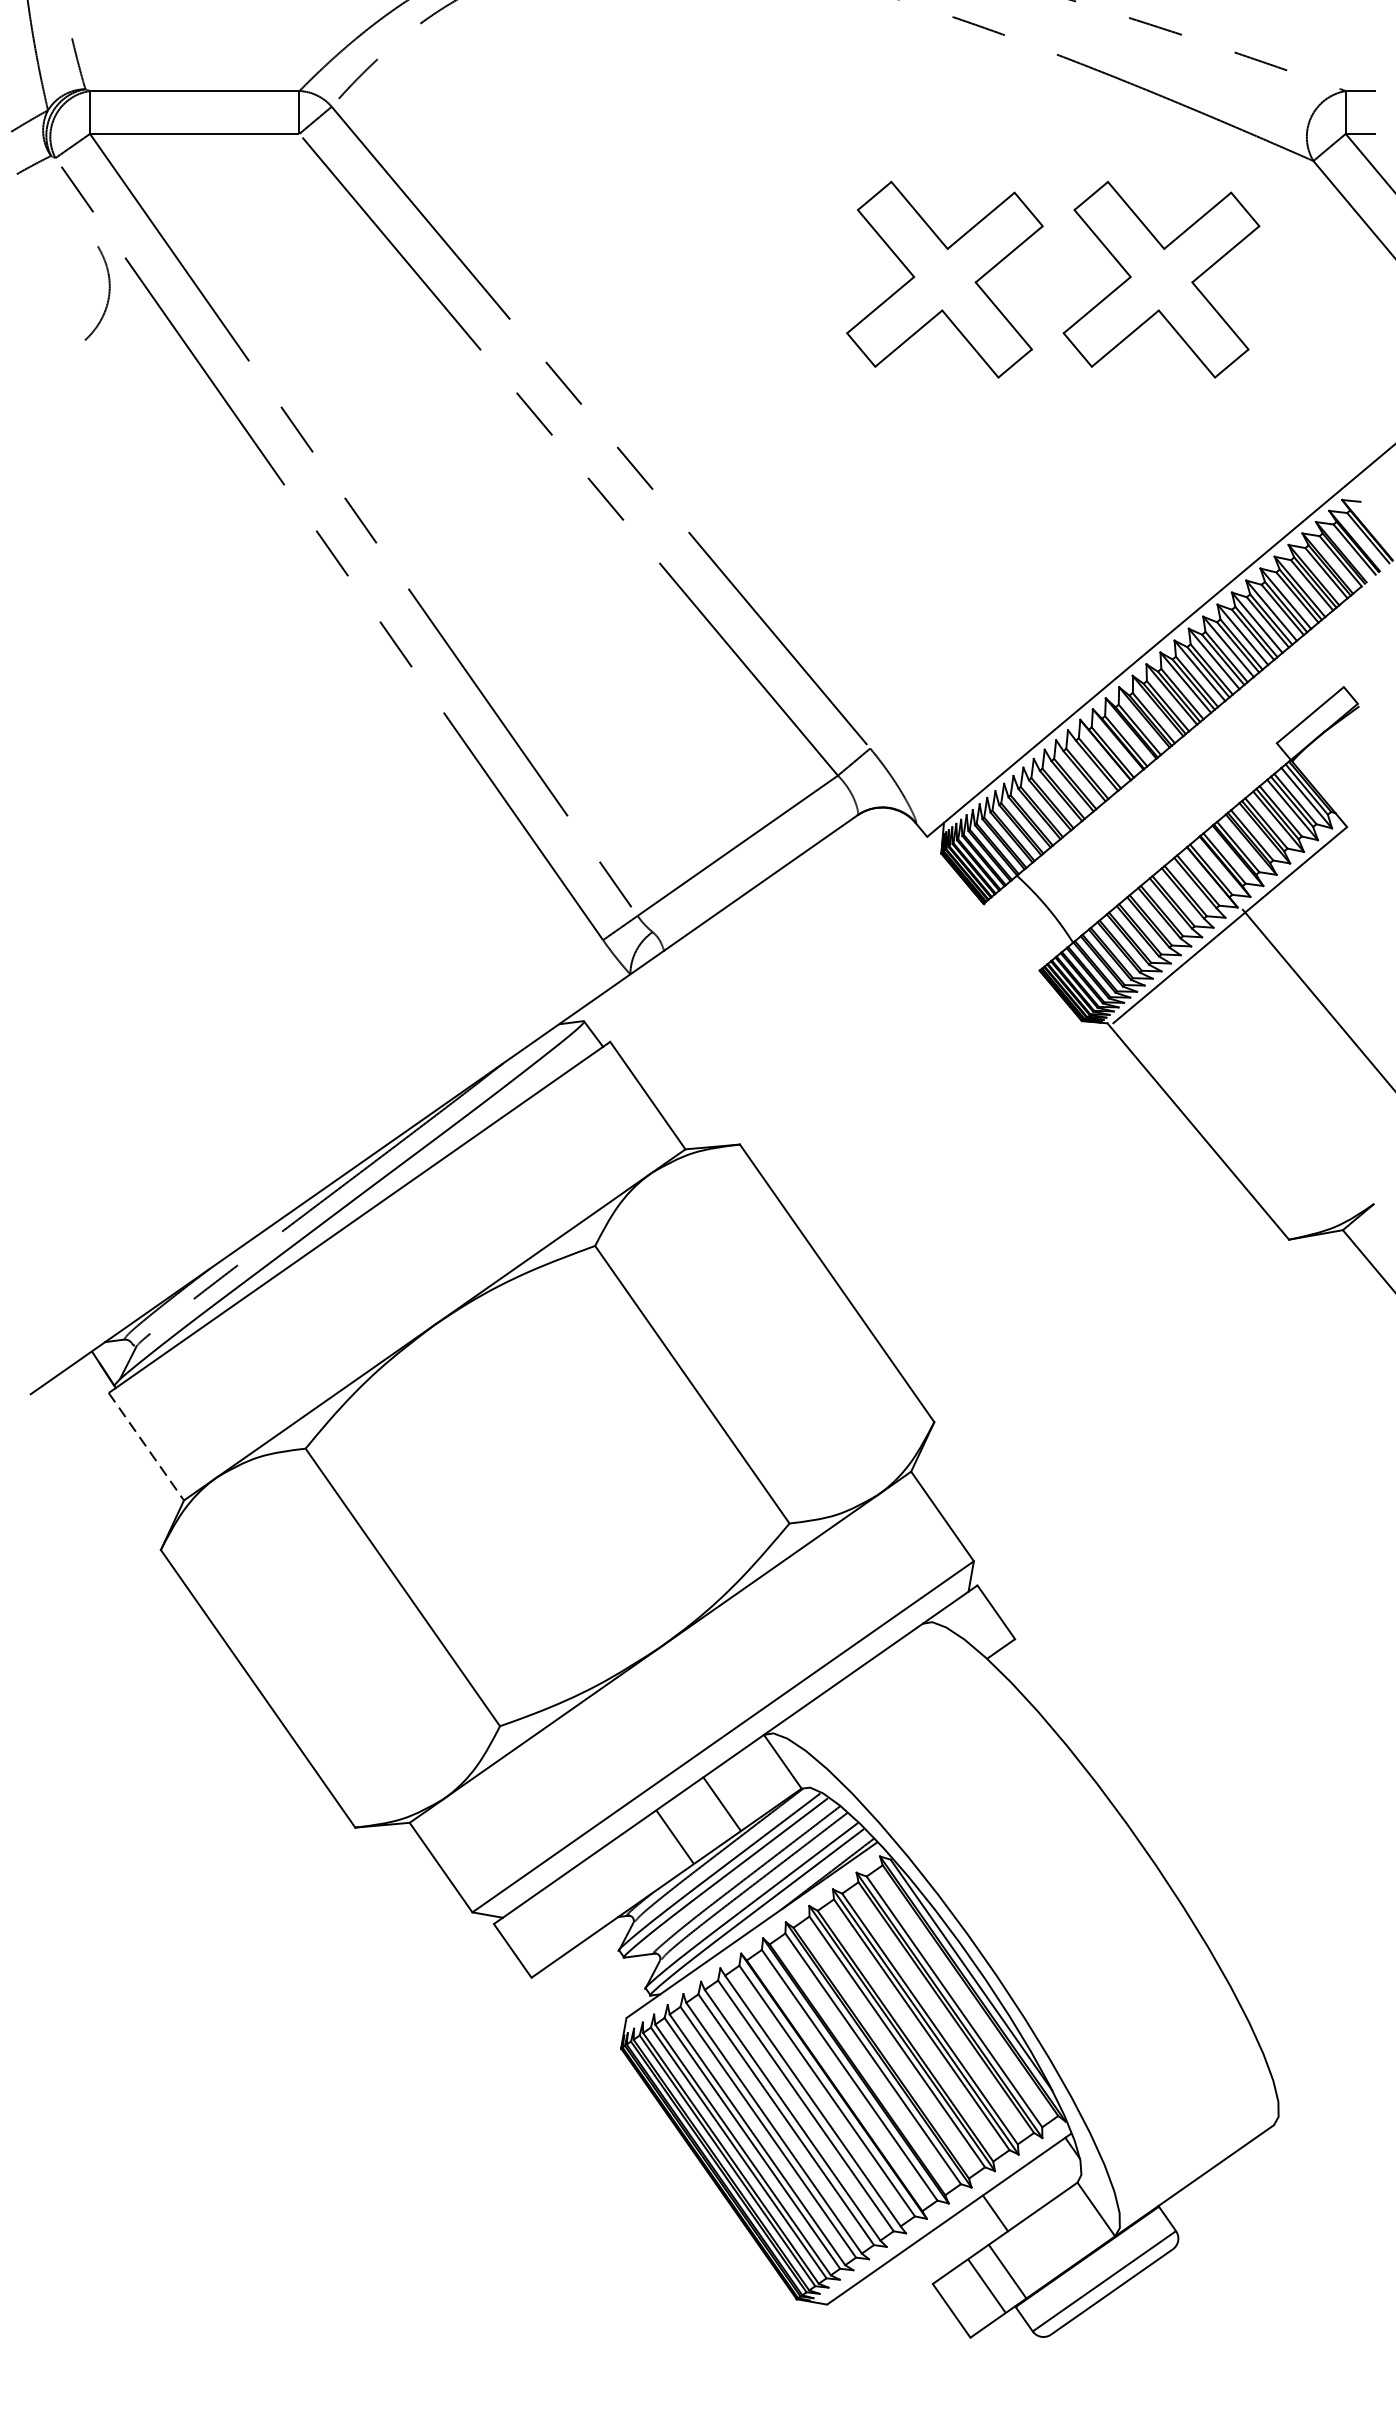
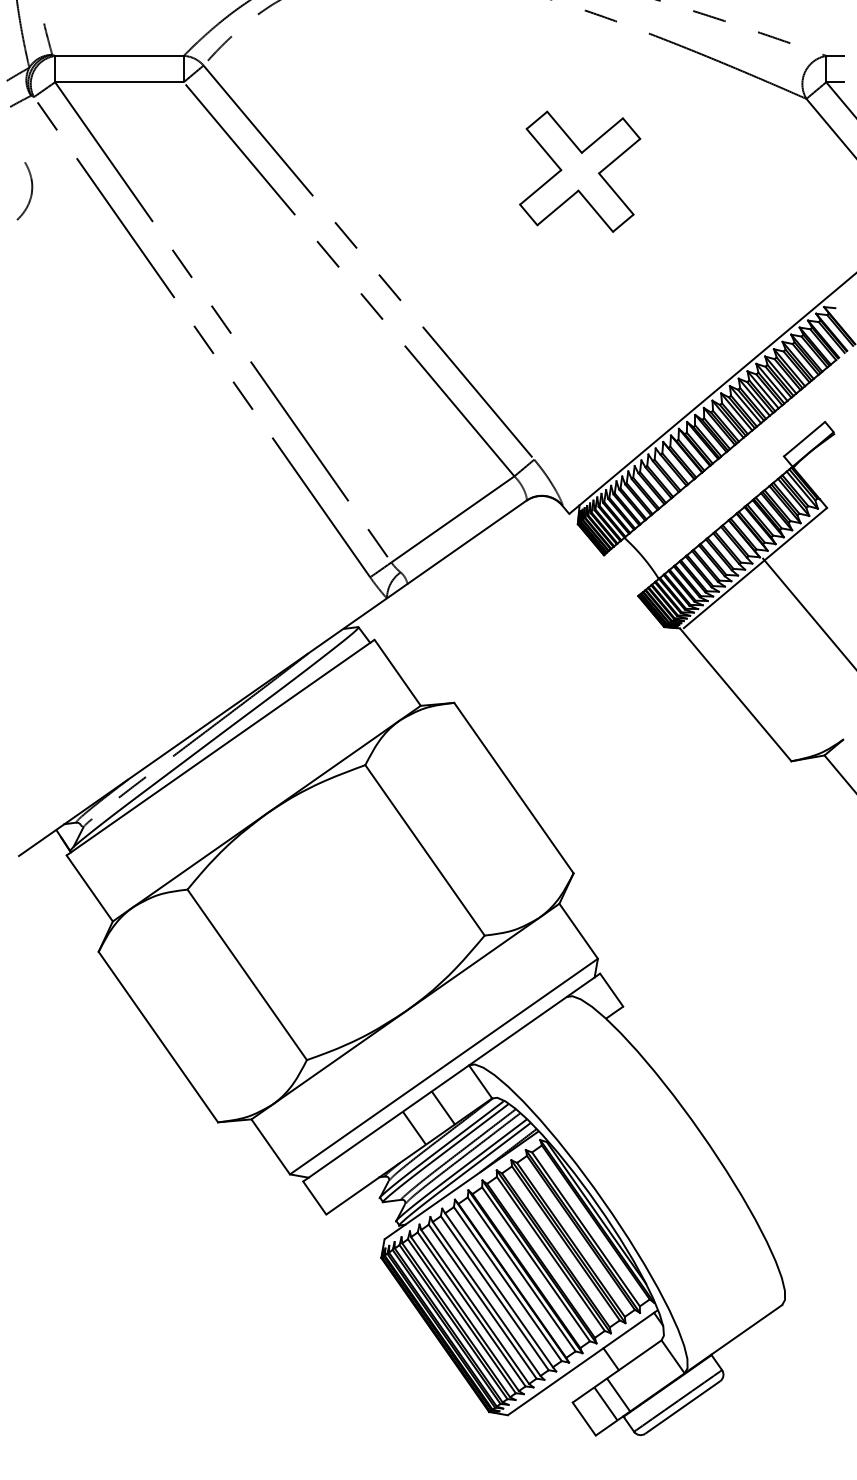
part: (1162, 279) -> (713, 171), removed
curve: (106, 297) -> (30, 193), moved
line: (147, 1446) -> (90, 888), dashed -> solid

